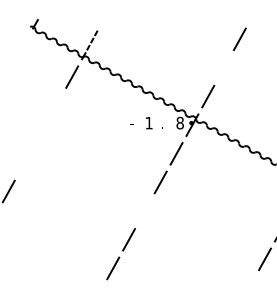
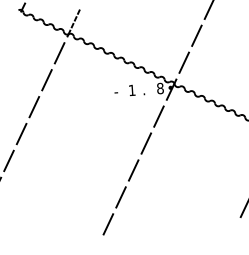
line: (224, 67) -> (197, 35), added
line: (56, 105) -> (47, 79), added
line: (40, 134) -> (34, 107), added
line: (24, 162) -> (21, 133), added
line: (144, 210) -> (133, 169), added

